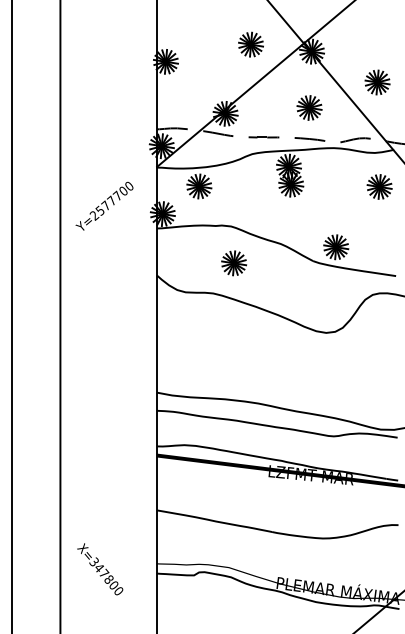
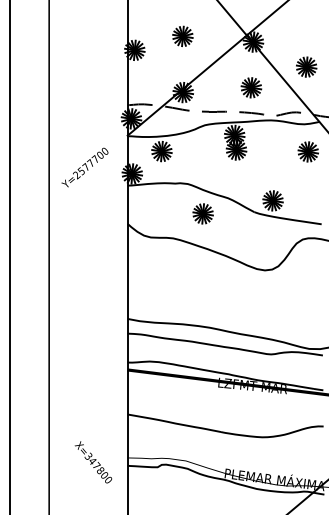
part: (250, 43) -> (182, 35), moved
part: (233, 262) -> (202, 213), moved
text: (100, 569) -> (93, 462), moved

